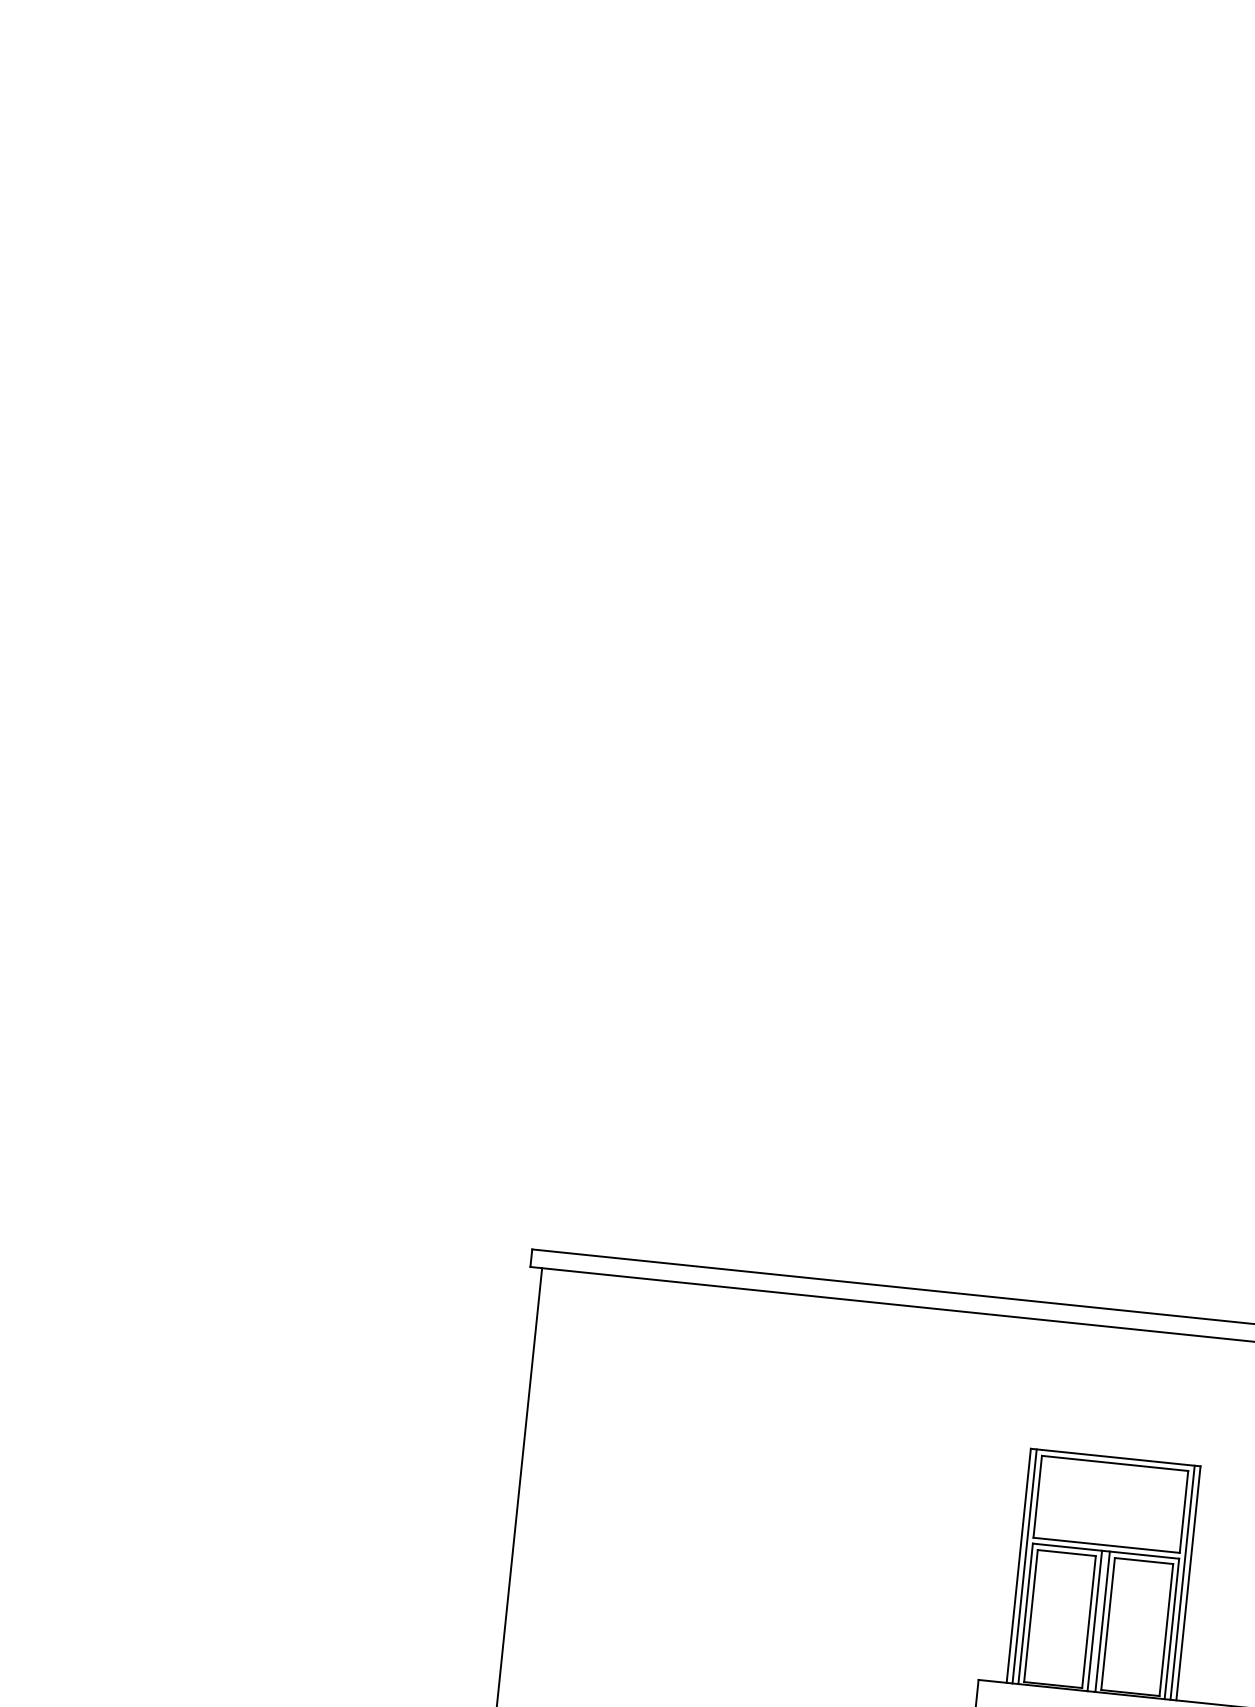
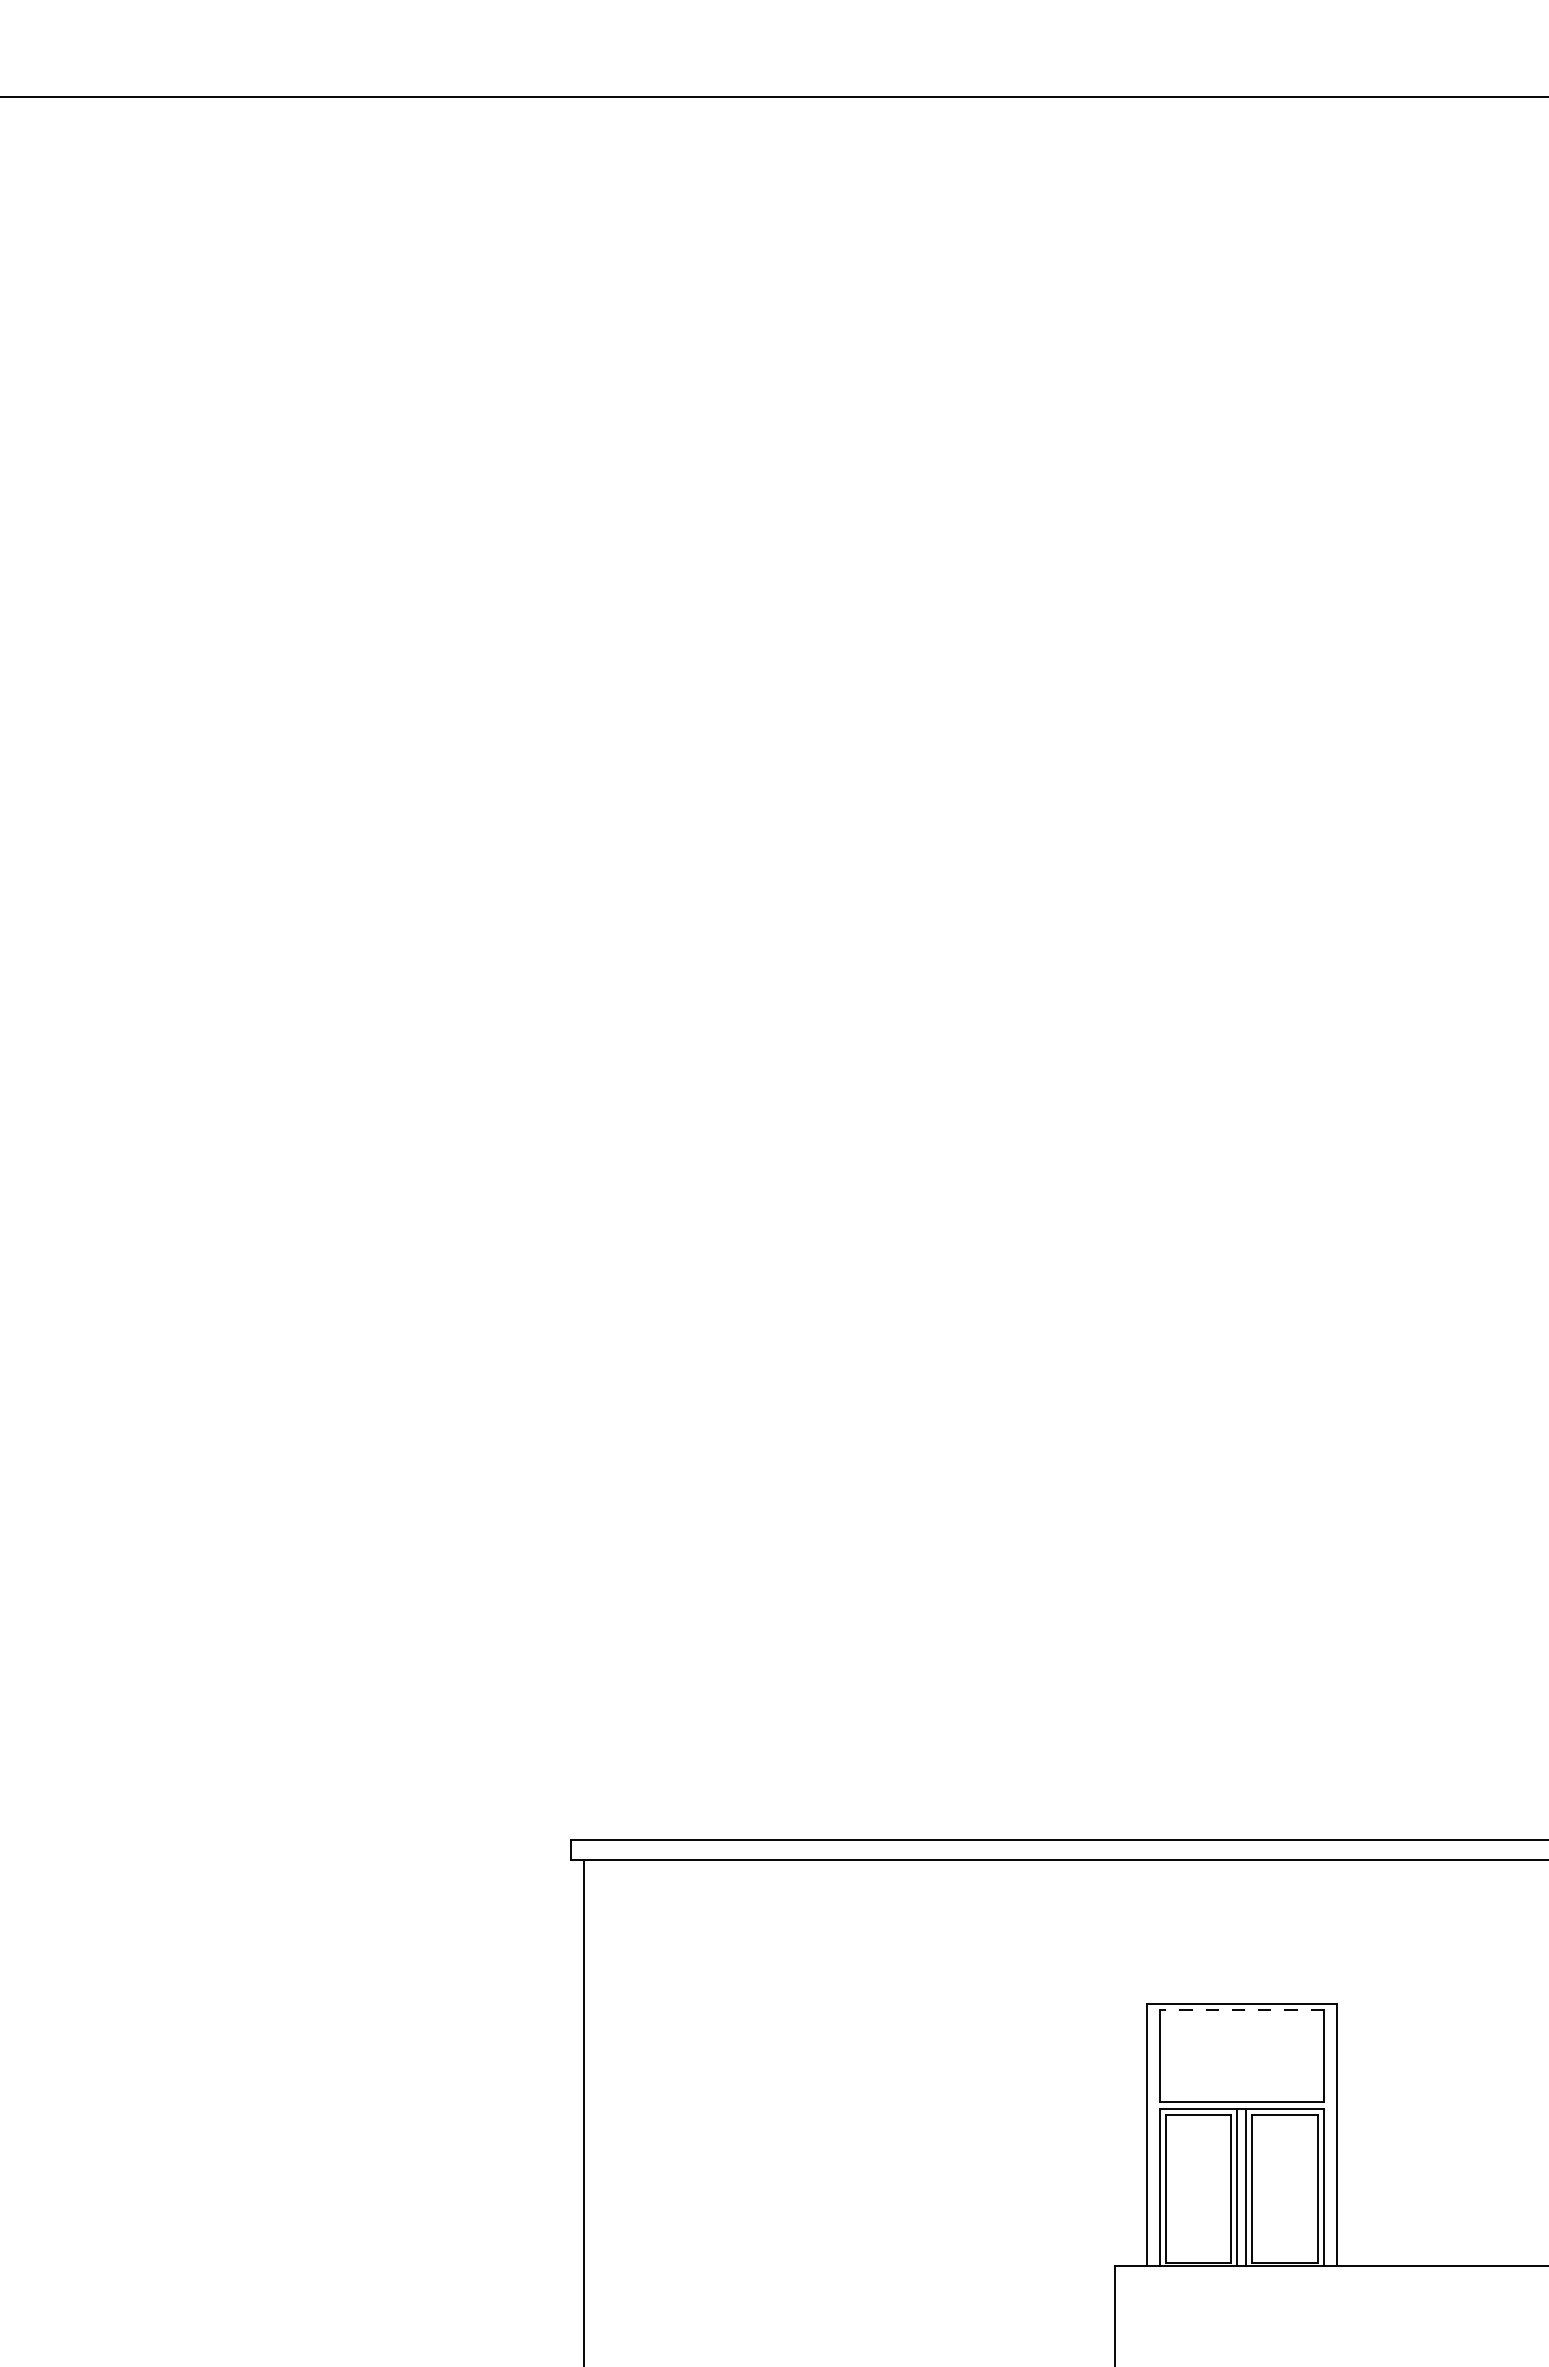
line: (1114, 1463) -> (1241, 2010), solid -> dashed
line: (1024, 1565) -> (1153, 2134), removed
line: (1182, 1582) -> (1330, 2134), removed

